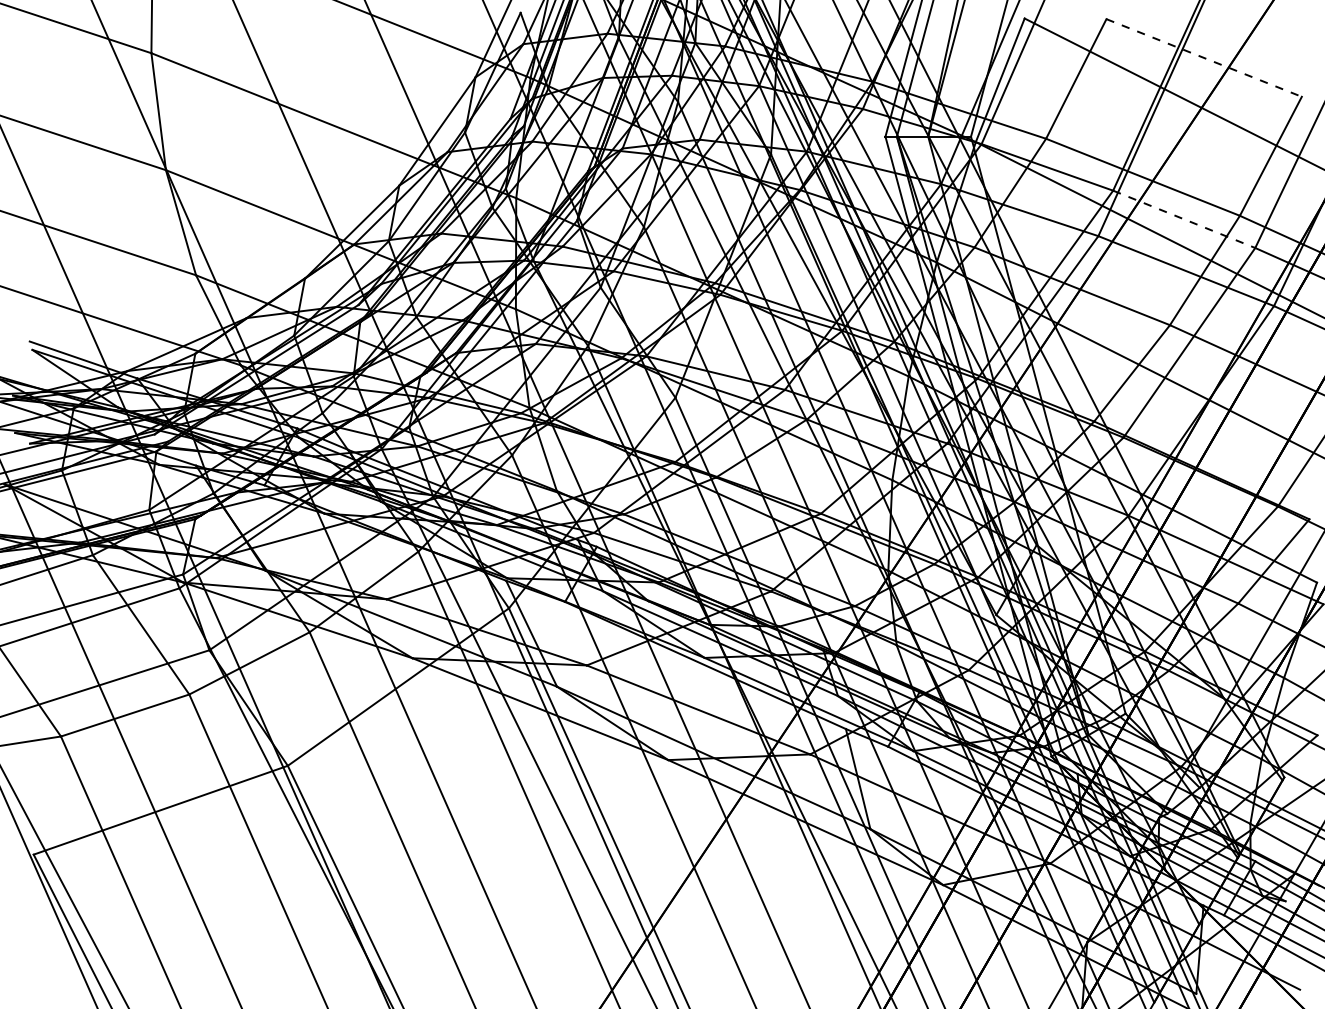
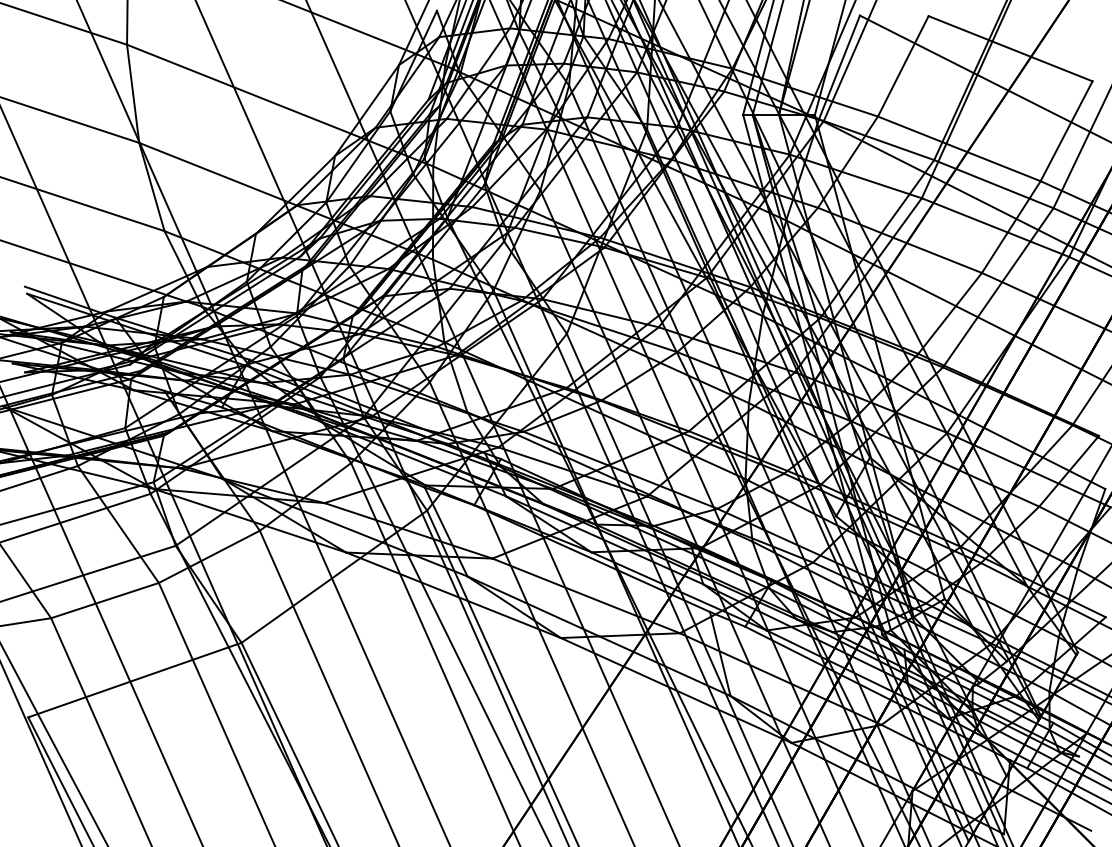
line: (1204, 58) -> (1010, 49), dashed -> solid
line: (1184, 219) -> (994, 184), dashed -> solid

